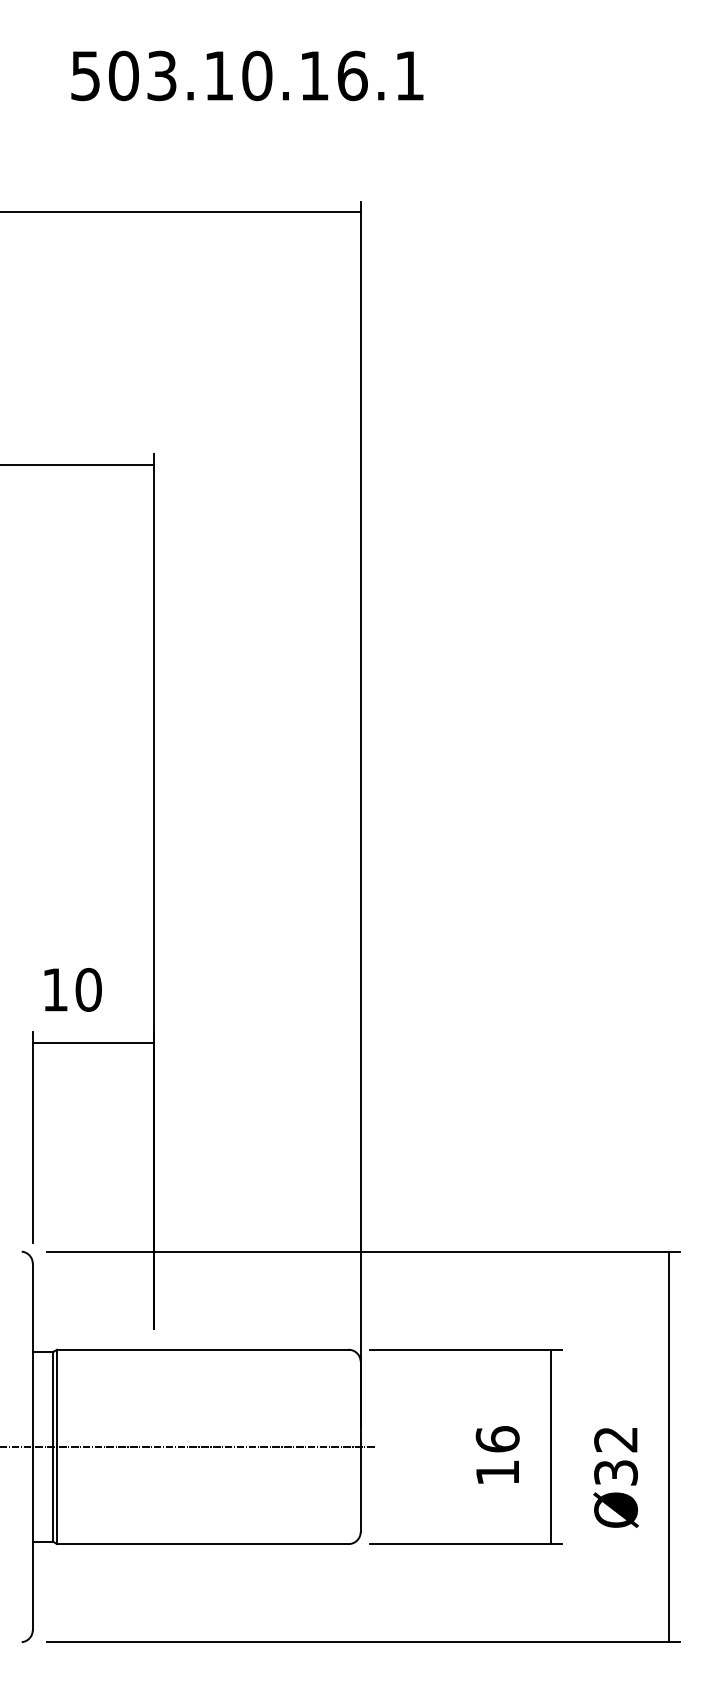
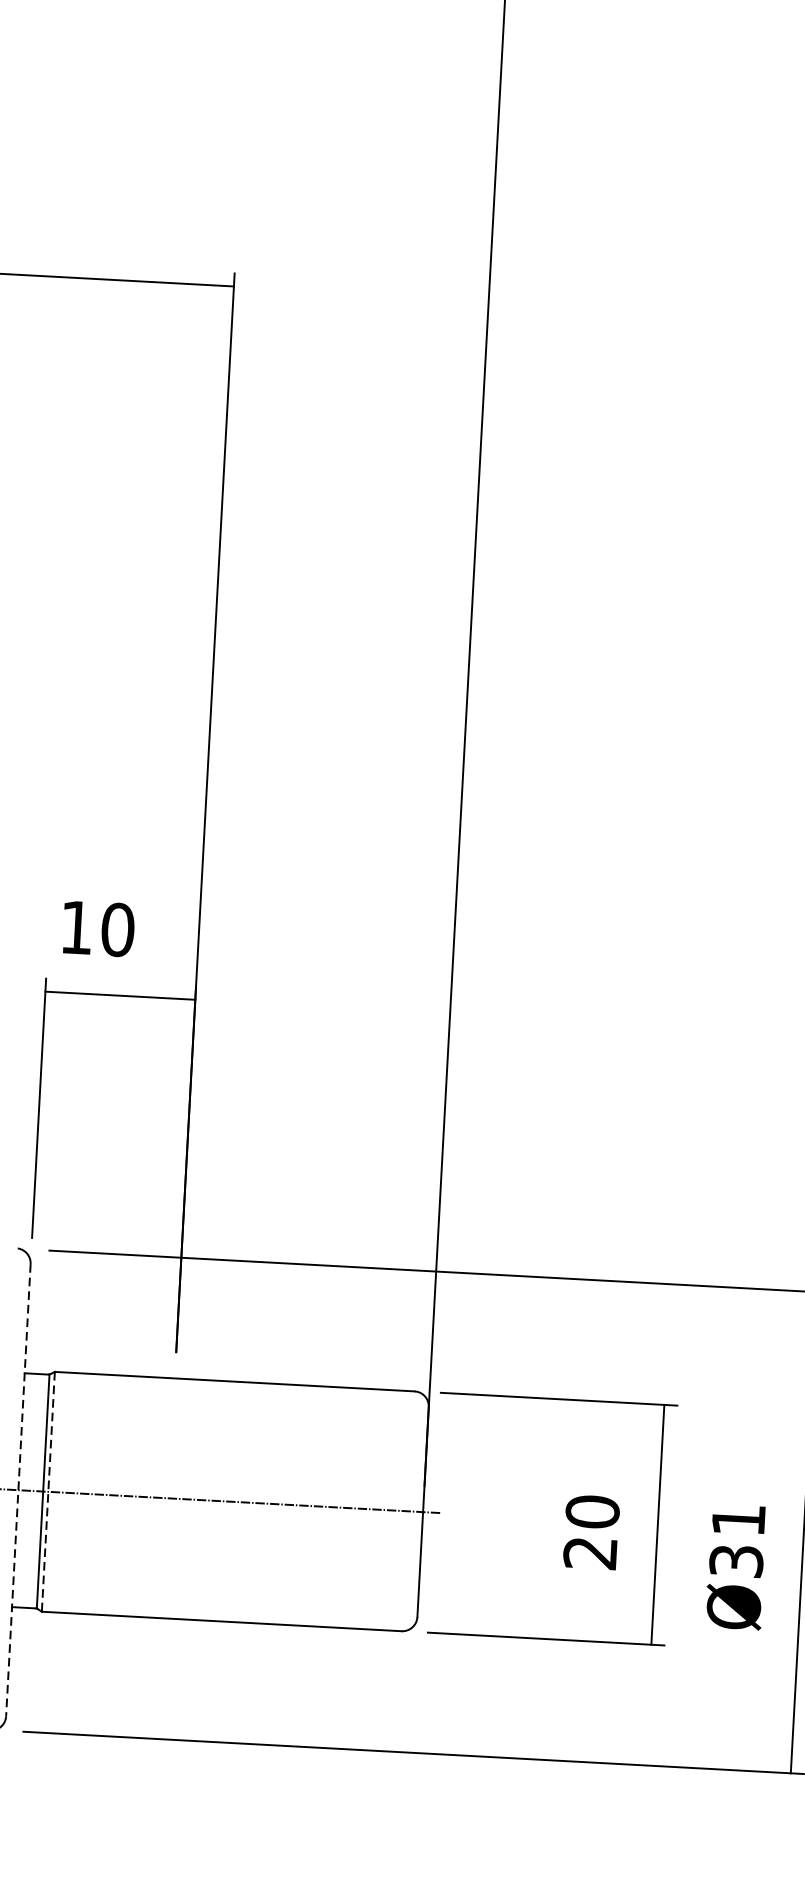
text: (615, 1439) -> (738, 1519), Ø32 -> Ø31
line: (32, 1447) -> (17, 1490), solid -> dashed
line: (57, 1447) -> (48, 1492), solid -> dashed
text: (497, 1455) -> (591, 1531), 16 -> 20

